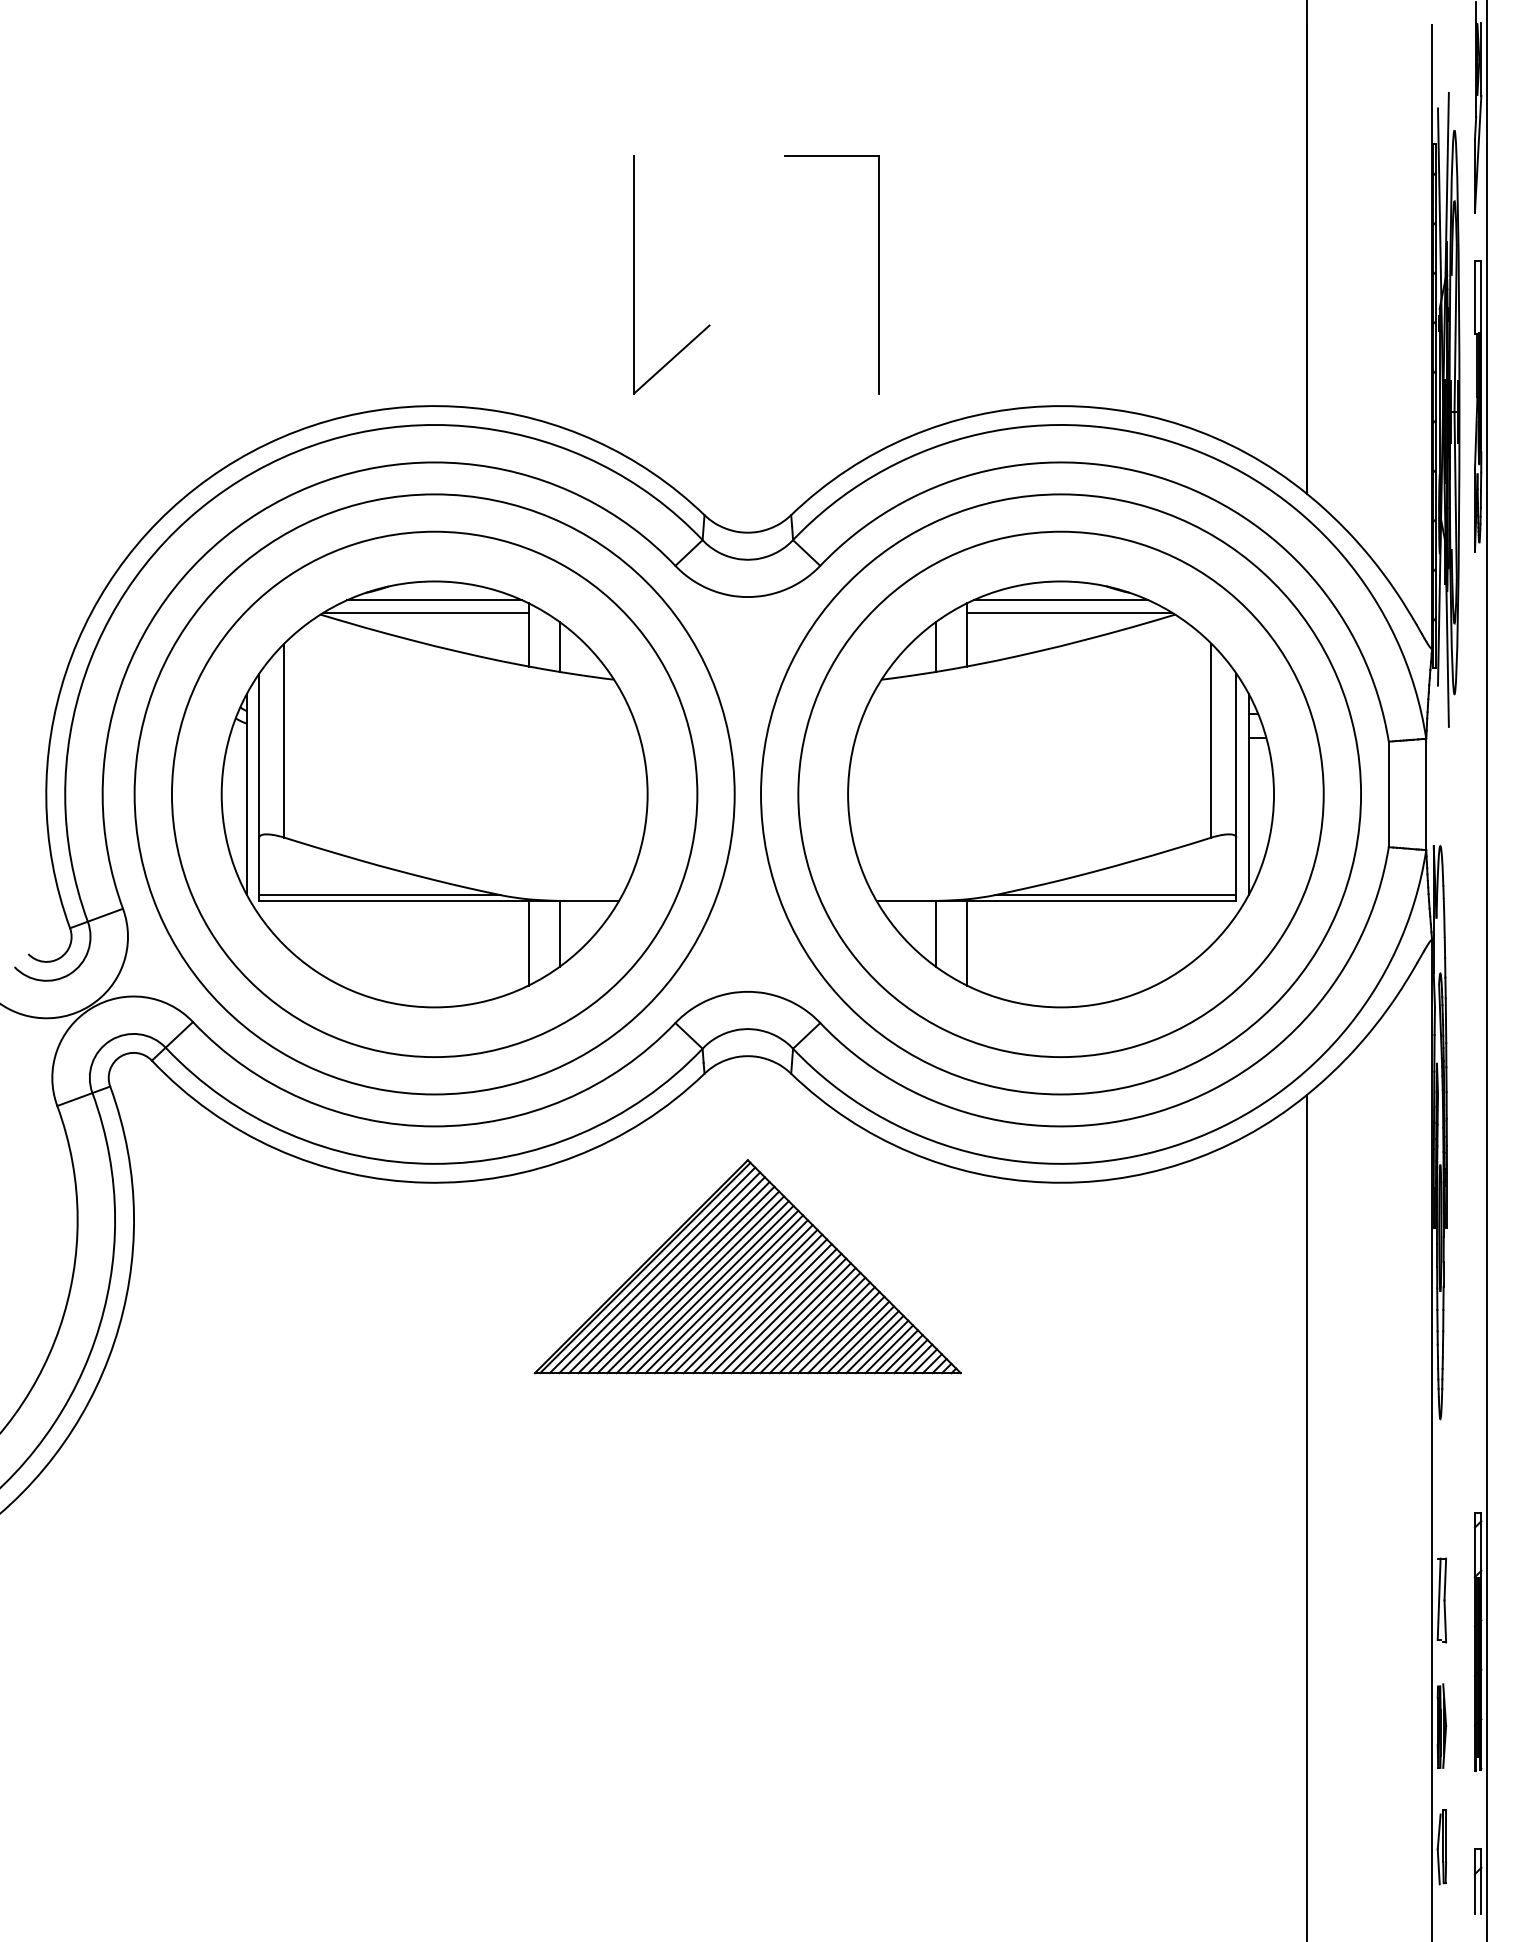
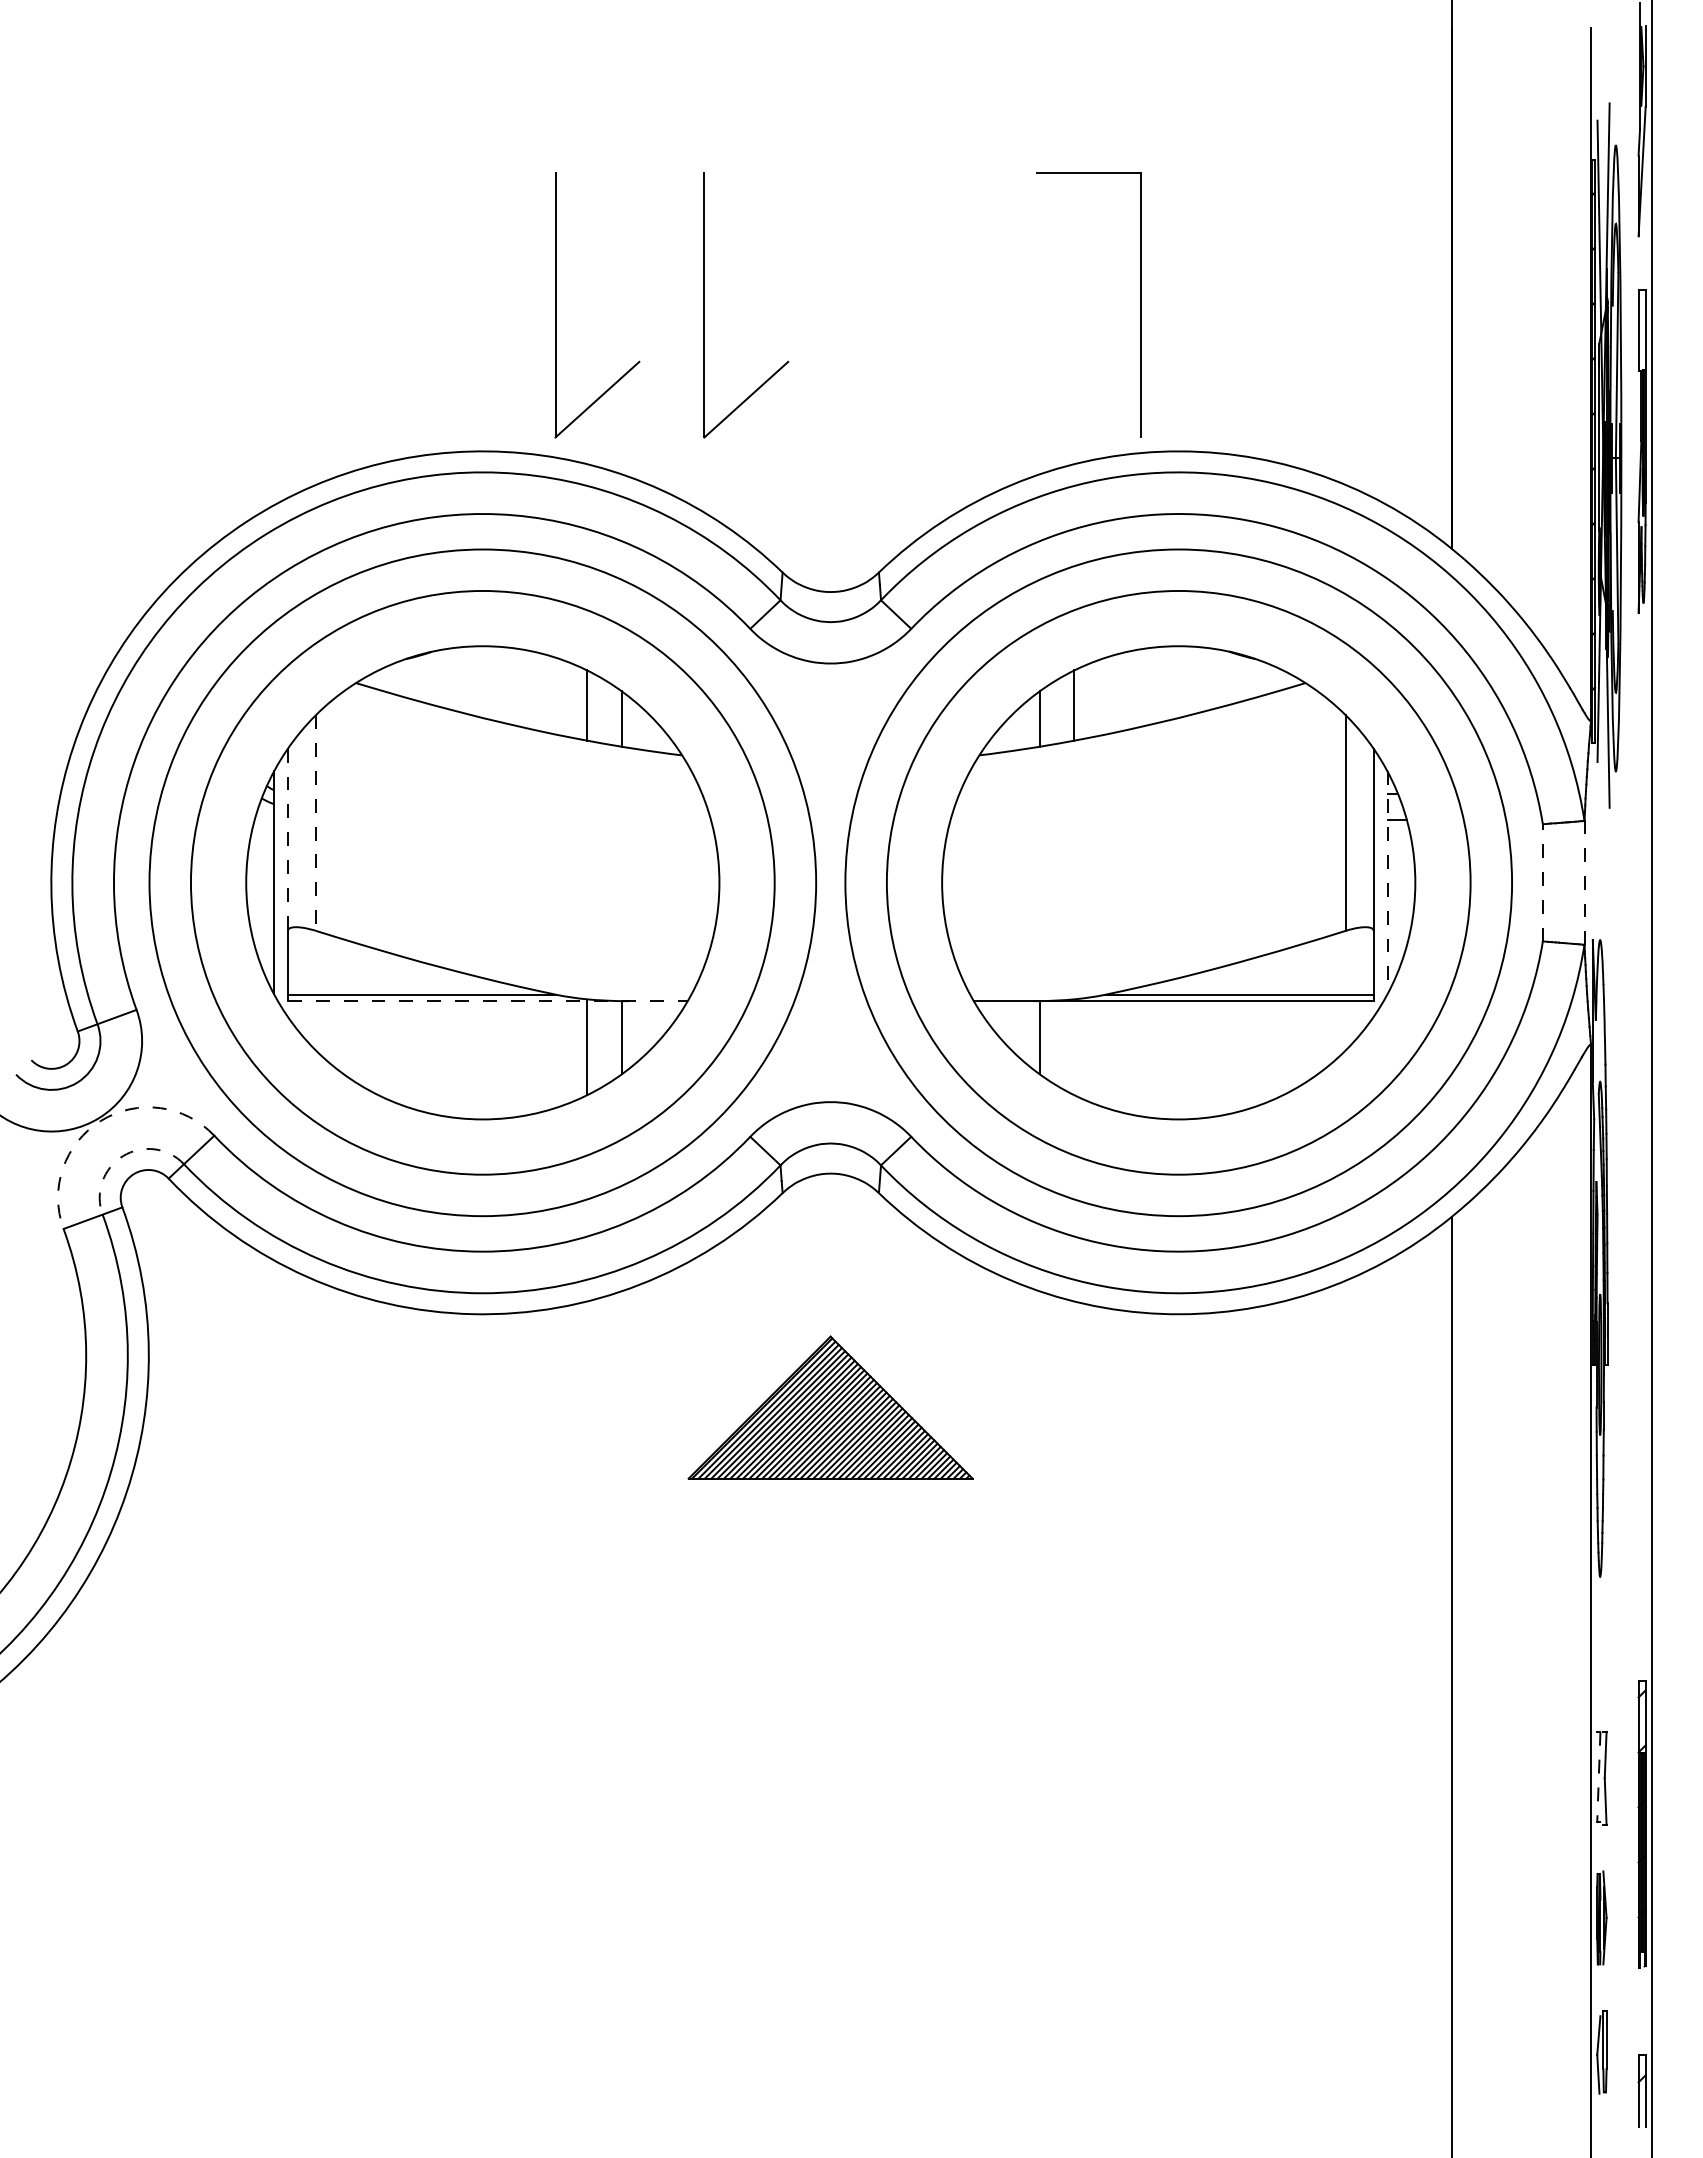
part: (500, 274) -> (555, 305), added
part: (878, 274) -> (1140, 305), moved
line: (434, 600) -> (482, 667), removed
line: (1060, 600) -> (1178, 667), removed
line: (425, 612) -> (472, 680), removed
line: (1069, 612) -> (1188, 680), removed
line: (284, 741) -> (315, 824), solid -> dashed
line: (259, 755) -> (288, 839), solid -> dashed
line: (1426, 793) -> (1584, 881), solid -> dashed
line: (1248, 794) -> (1387, 882), solid -> dashed
line: (1388, 794) -> (1542, 882), solid -> dashed
line: (439, 900) -> (488, 1000), solid -> dashed
line: (967, 942) -> (1074, 1047), removed
arc: (90, 1008) -> (100, 1120), solid -> dashed
arc: (110, 1040) -> (122, 1156), solid -> dashed
part: (747, 1266) -> (830, 1407), size x0.6
line: (1439, 1599) -> (1599, 1777), solid -> dashed

